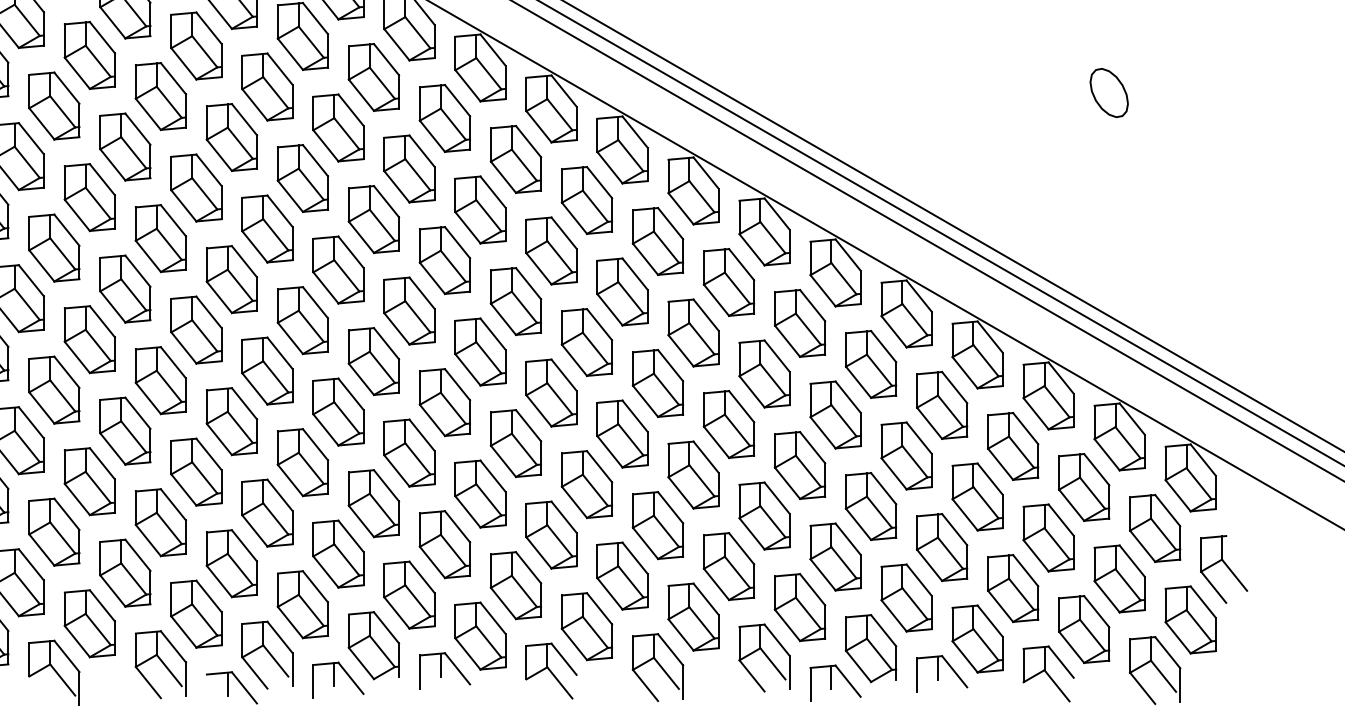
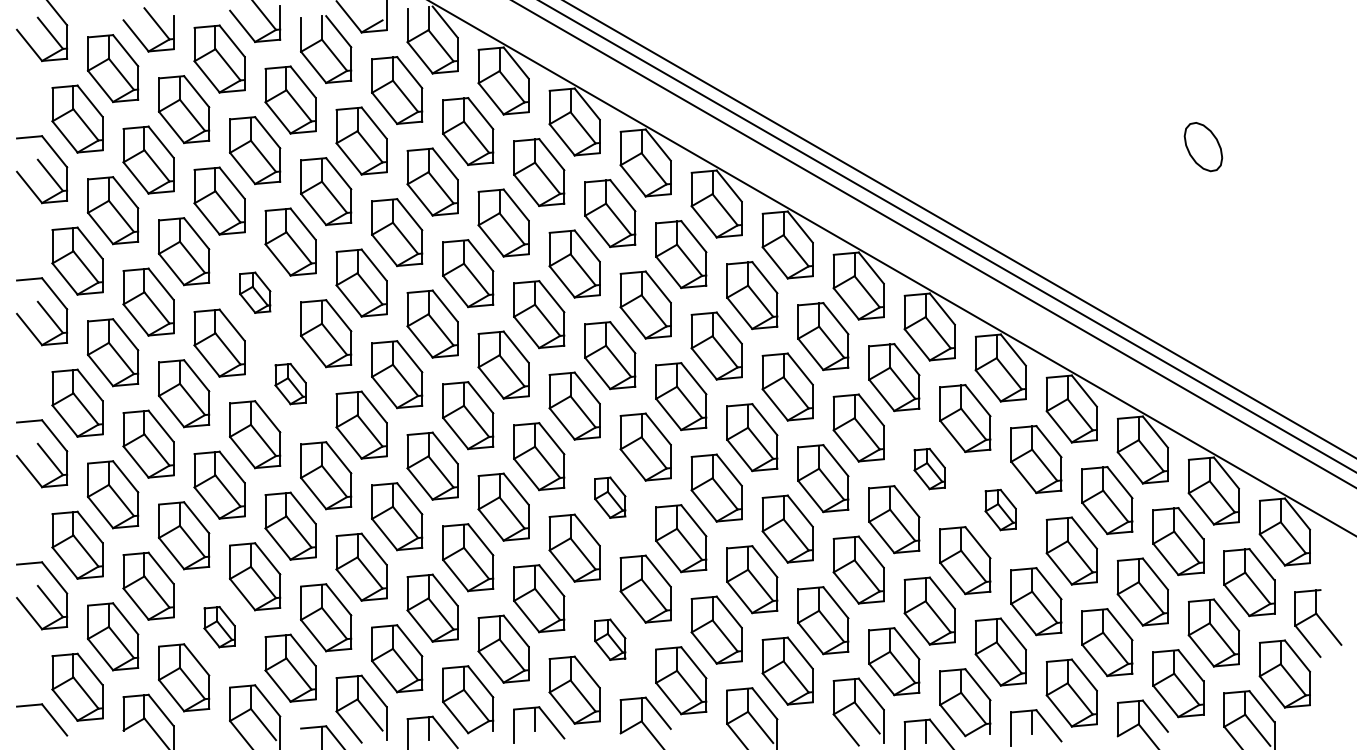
part: (161, 238) -> (255, 292), size x0.6
part: (196, 329) -> (290, 383), size x0.6
part: (835, 414) -> (929, 468), size x0.6
part: (516, 443) -> (610, 497), size x0.6
part: (906, 455) -> (1000, 509), size x0.6
part: (125, 572) -> (219, 626), size x0.6
part: (516, 585) -> (610, 639), size x0.6

